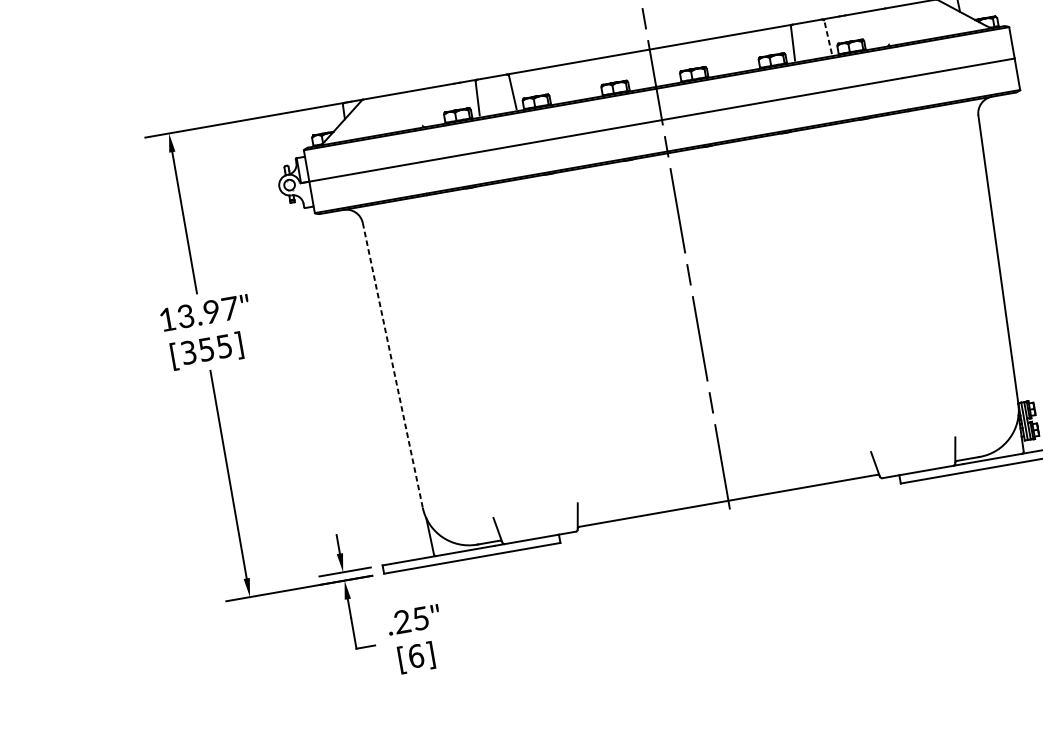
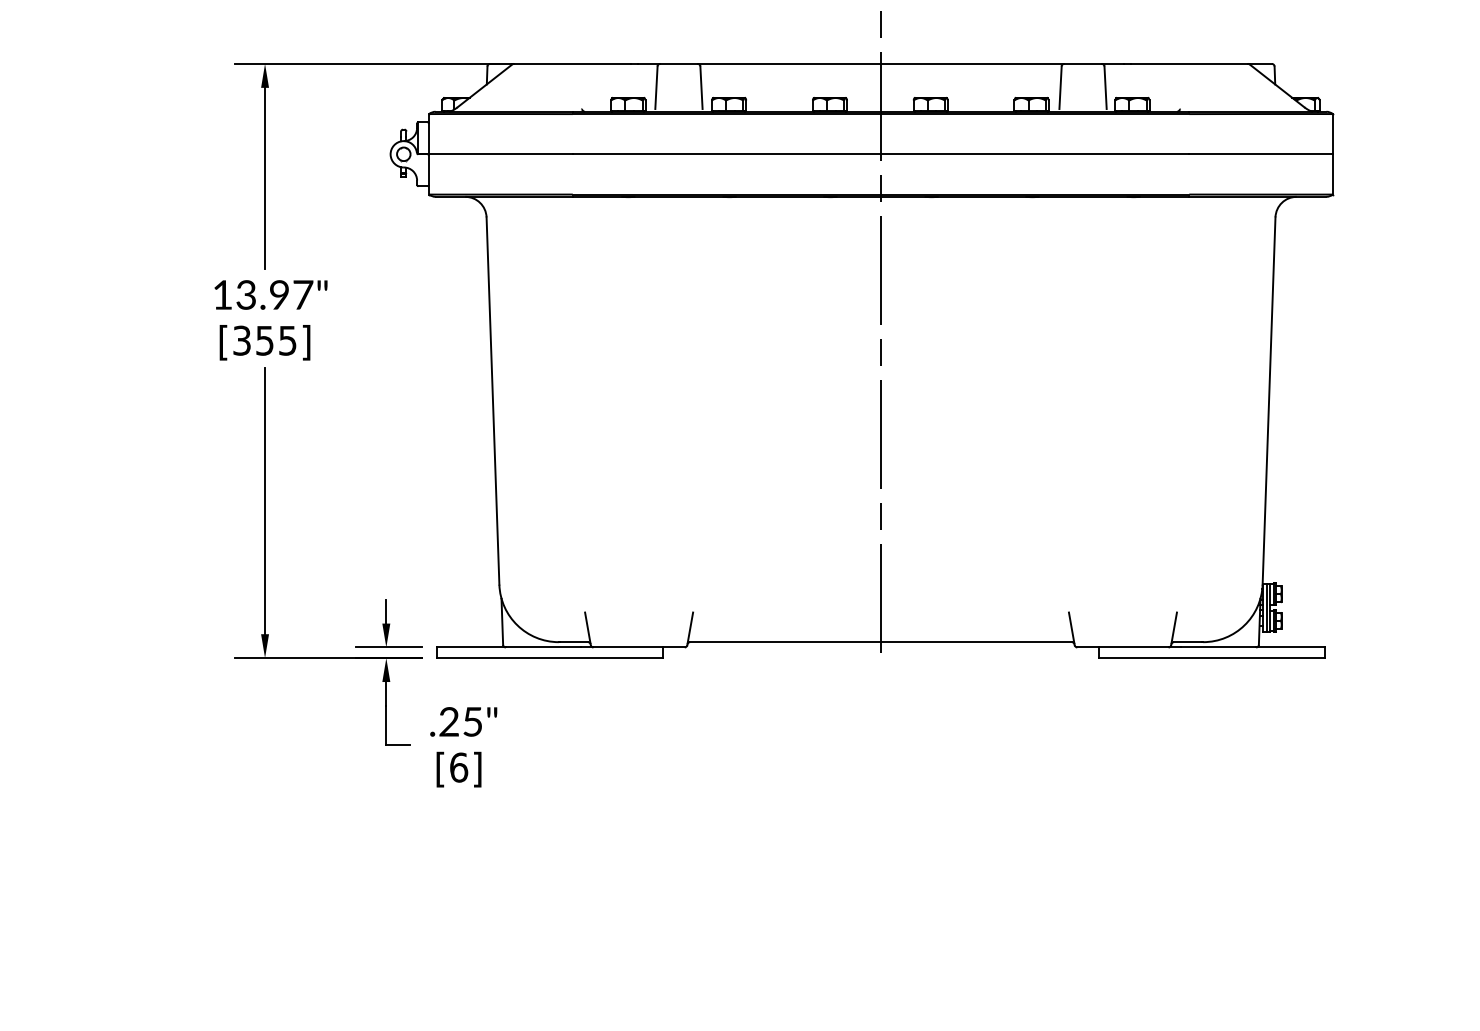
line: (828, 37) -> (1105, 87), dashed -> solid
line: (392, 365) -> (492, 401), dashed -> solid

